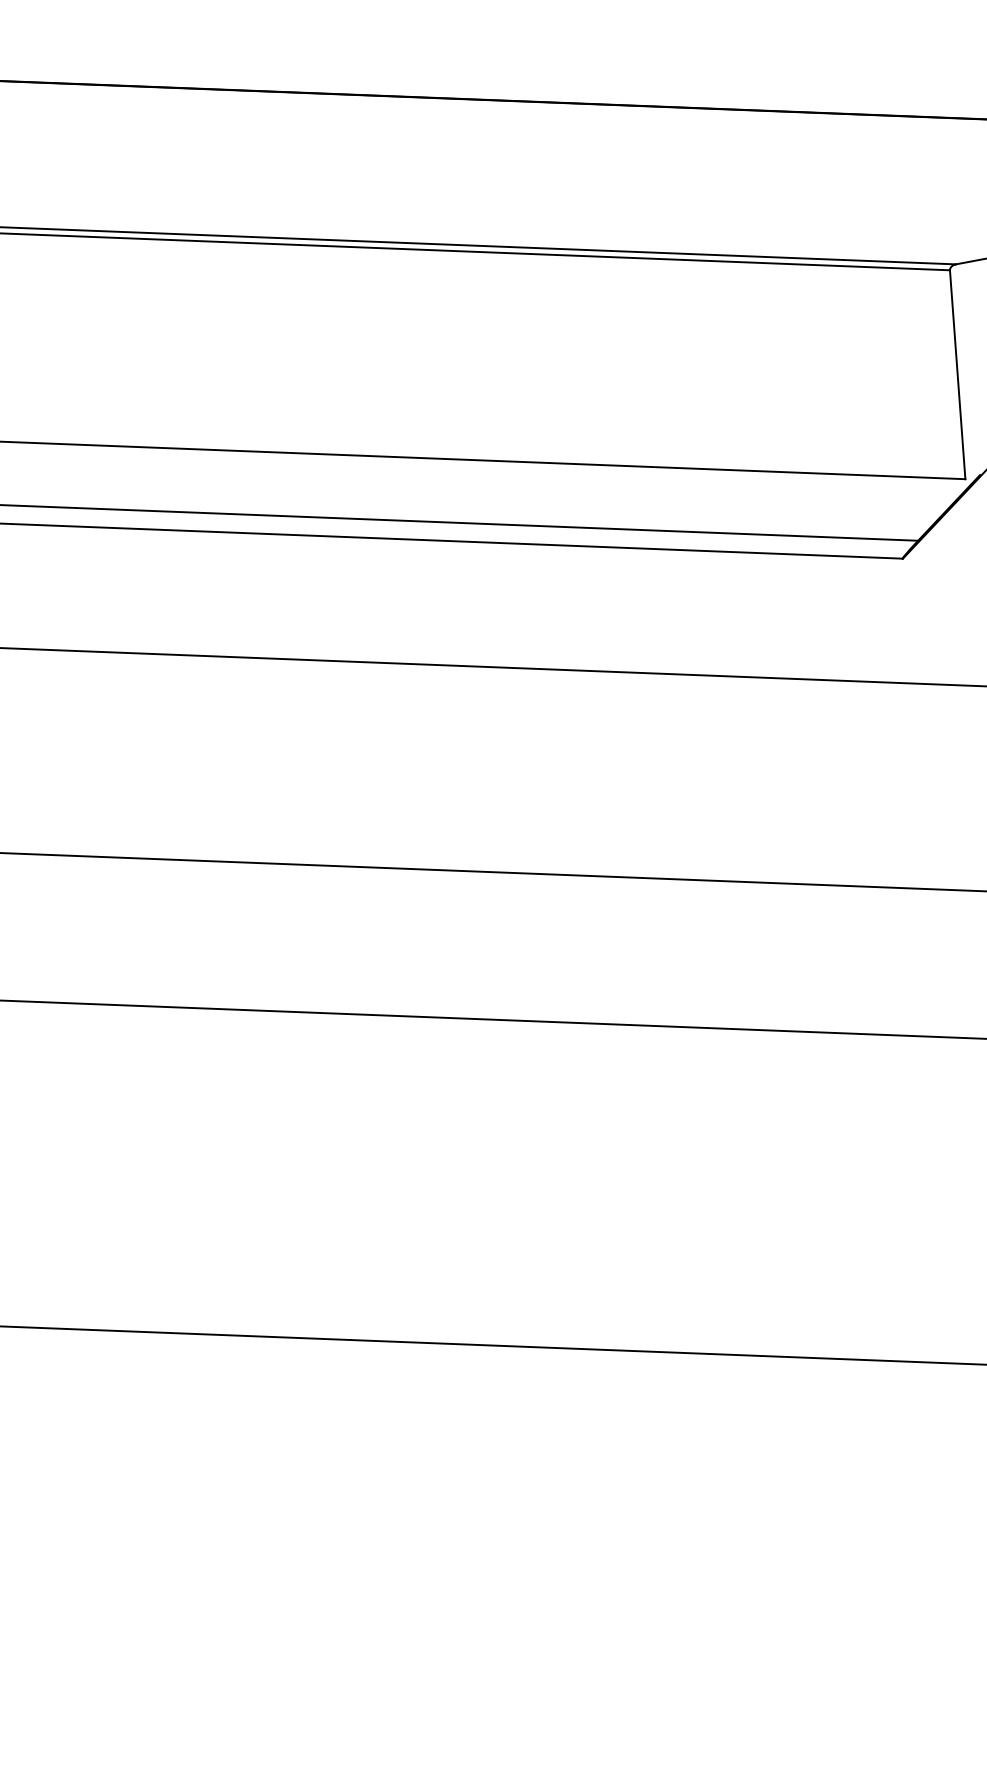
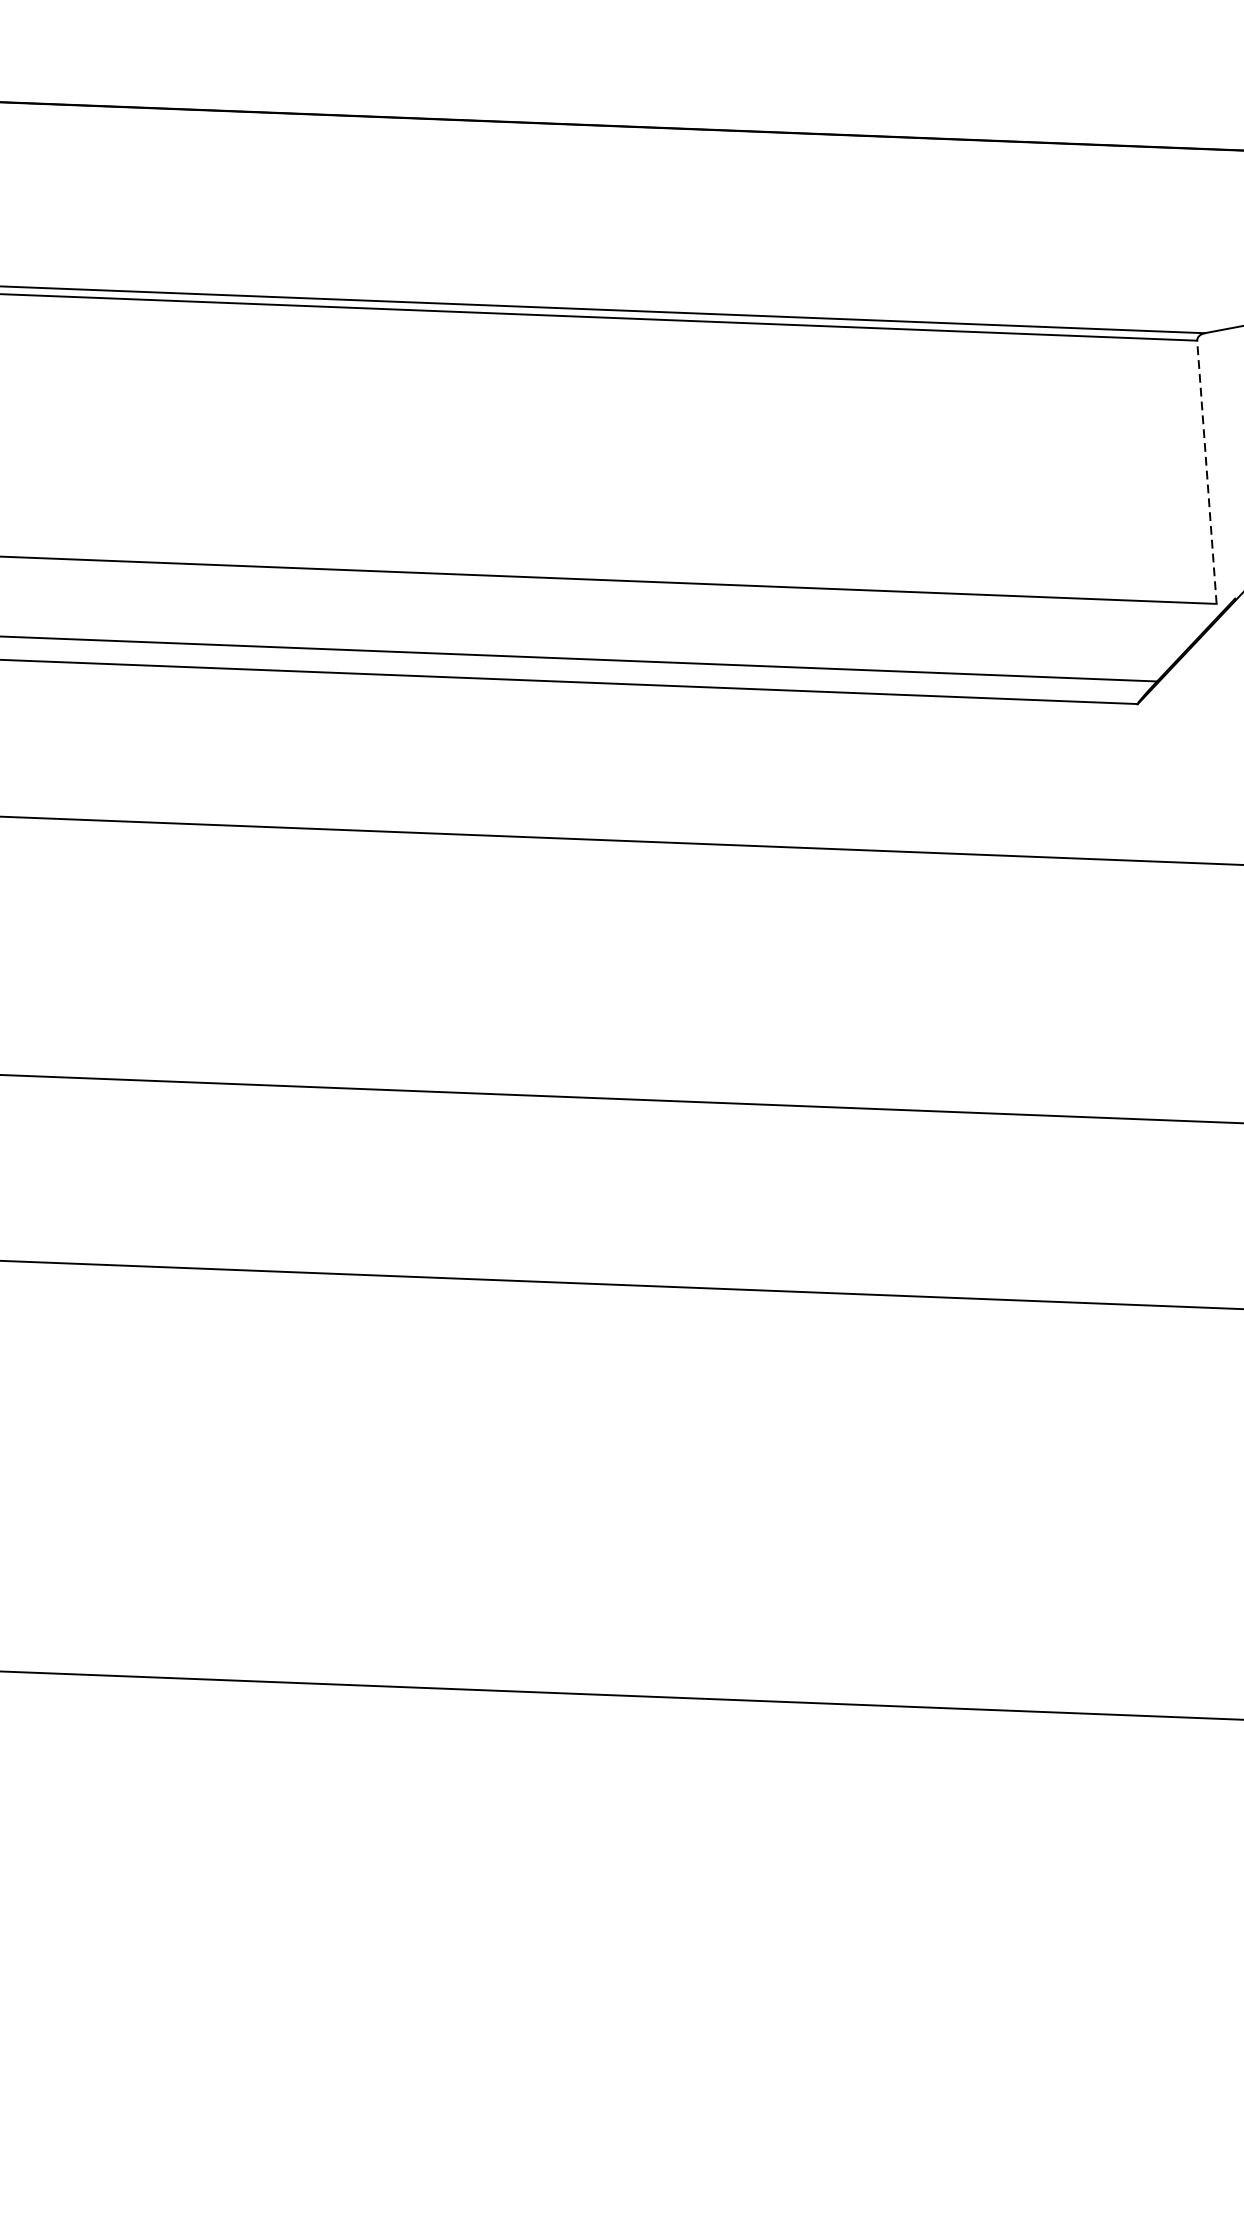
line: (957, 374) -> (1206, 471), solid -> dashed

